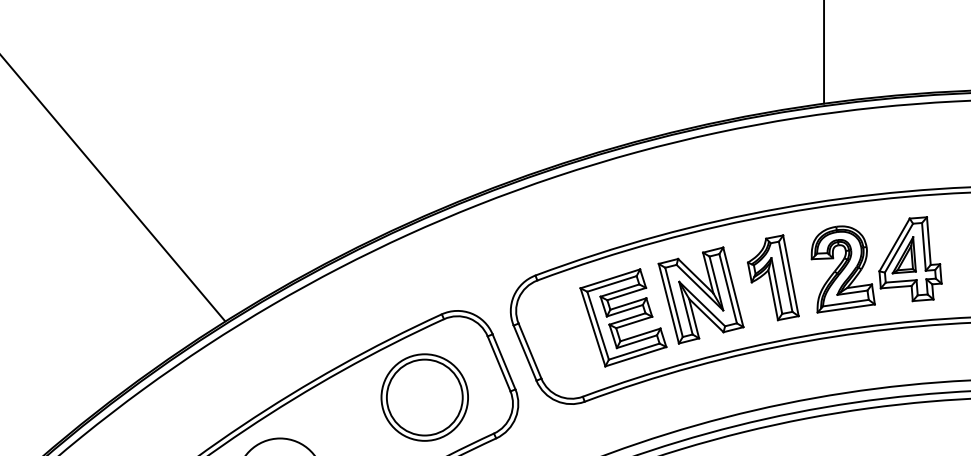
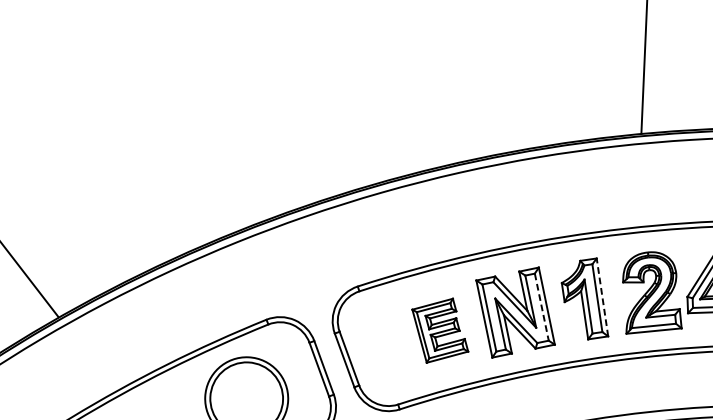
line: (790, 275) -> (602, 297), solid -> dashed
line: (728, 288) -> (542, 306), solid -> dashed
part: (623, 317) -> (440, 330), size x0.7

